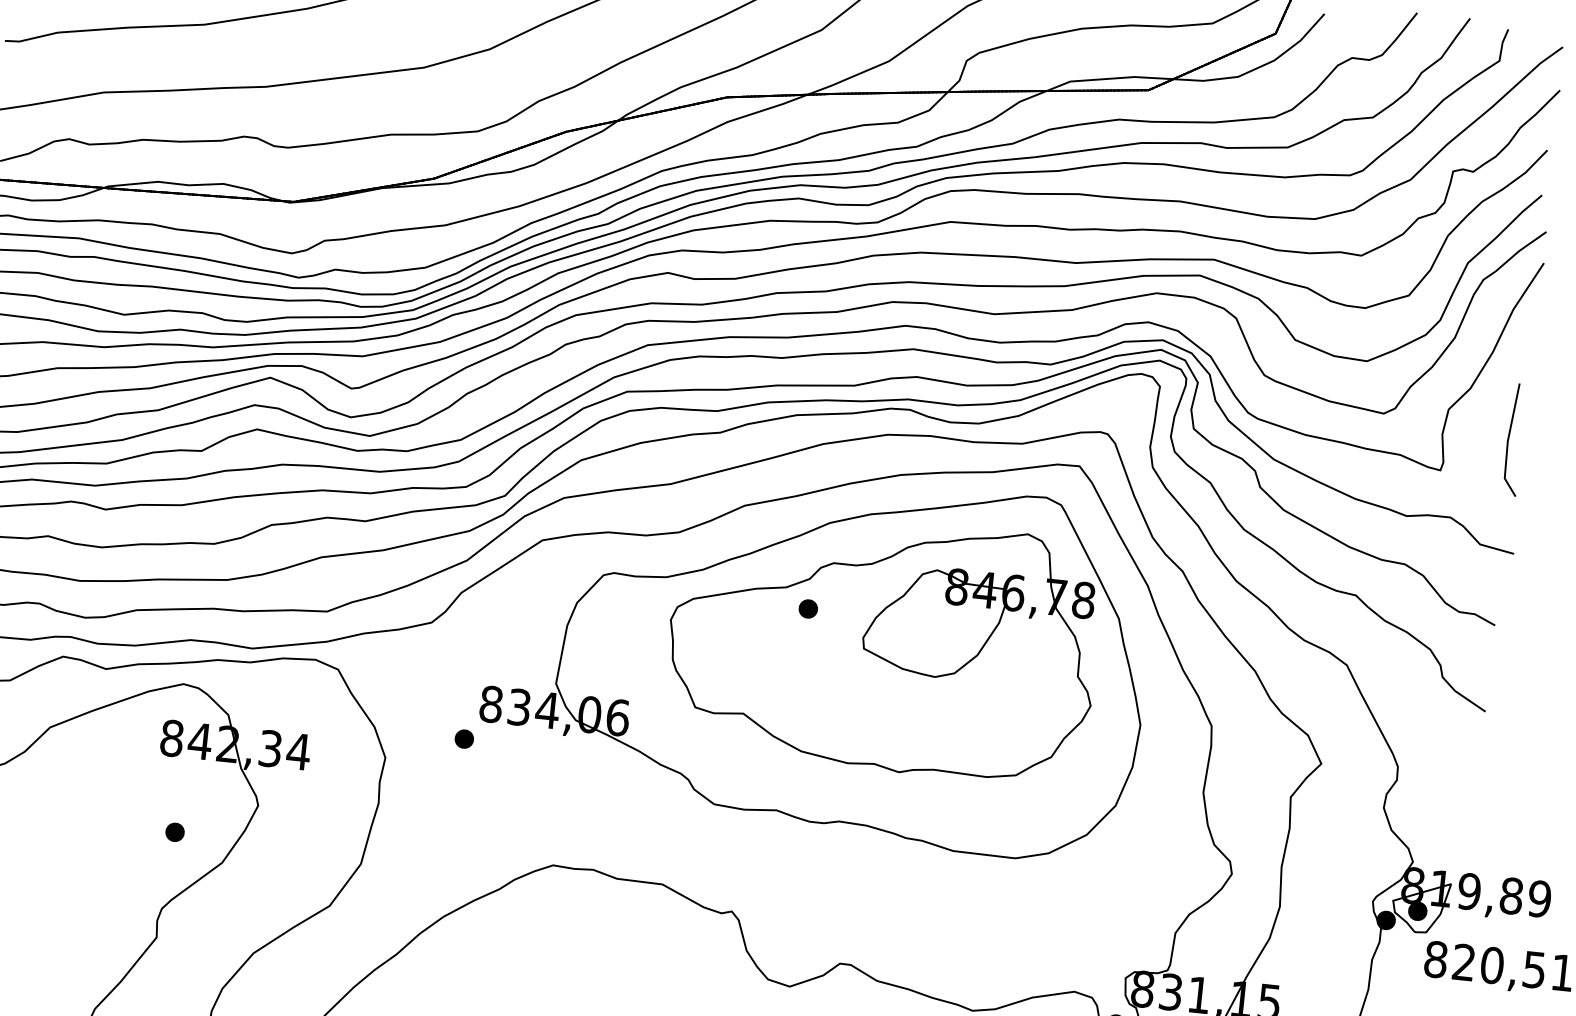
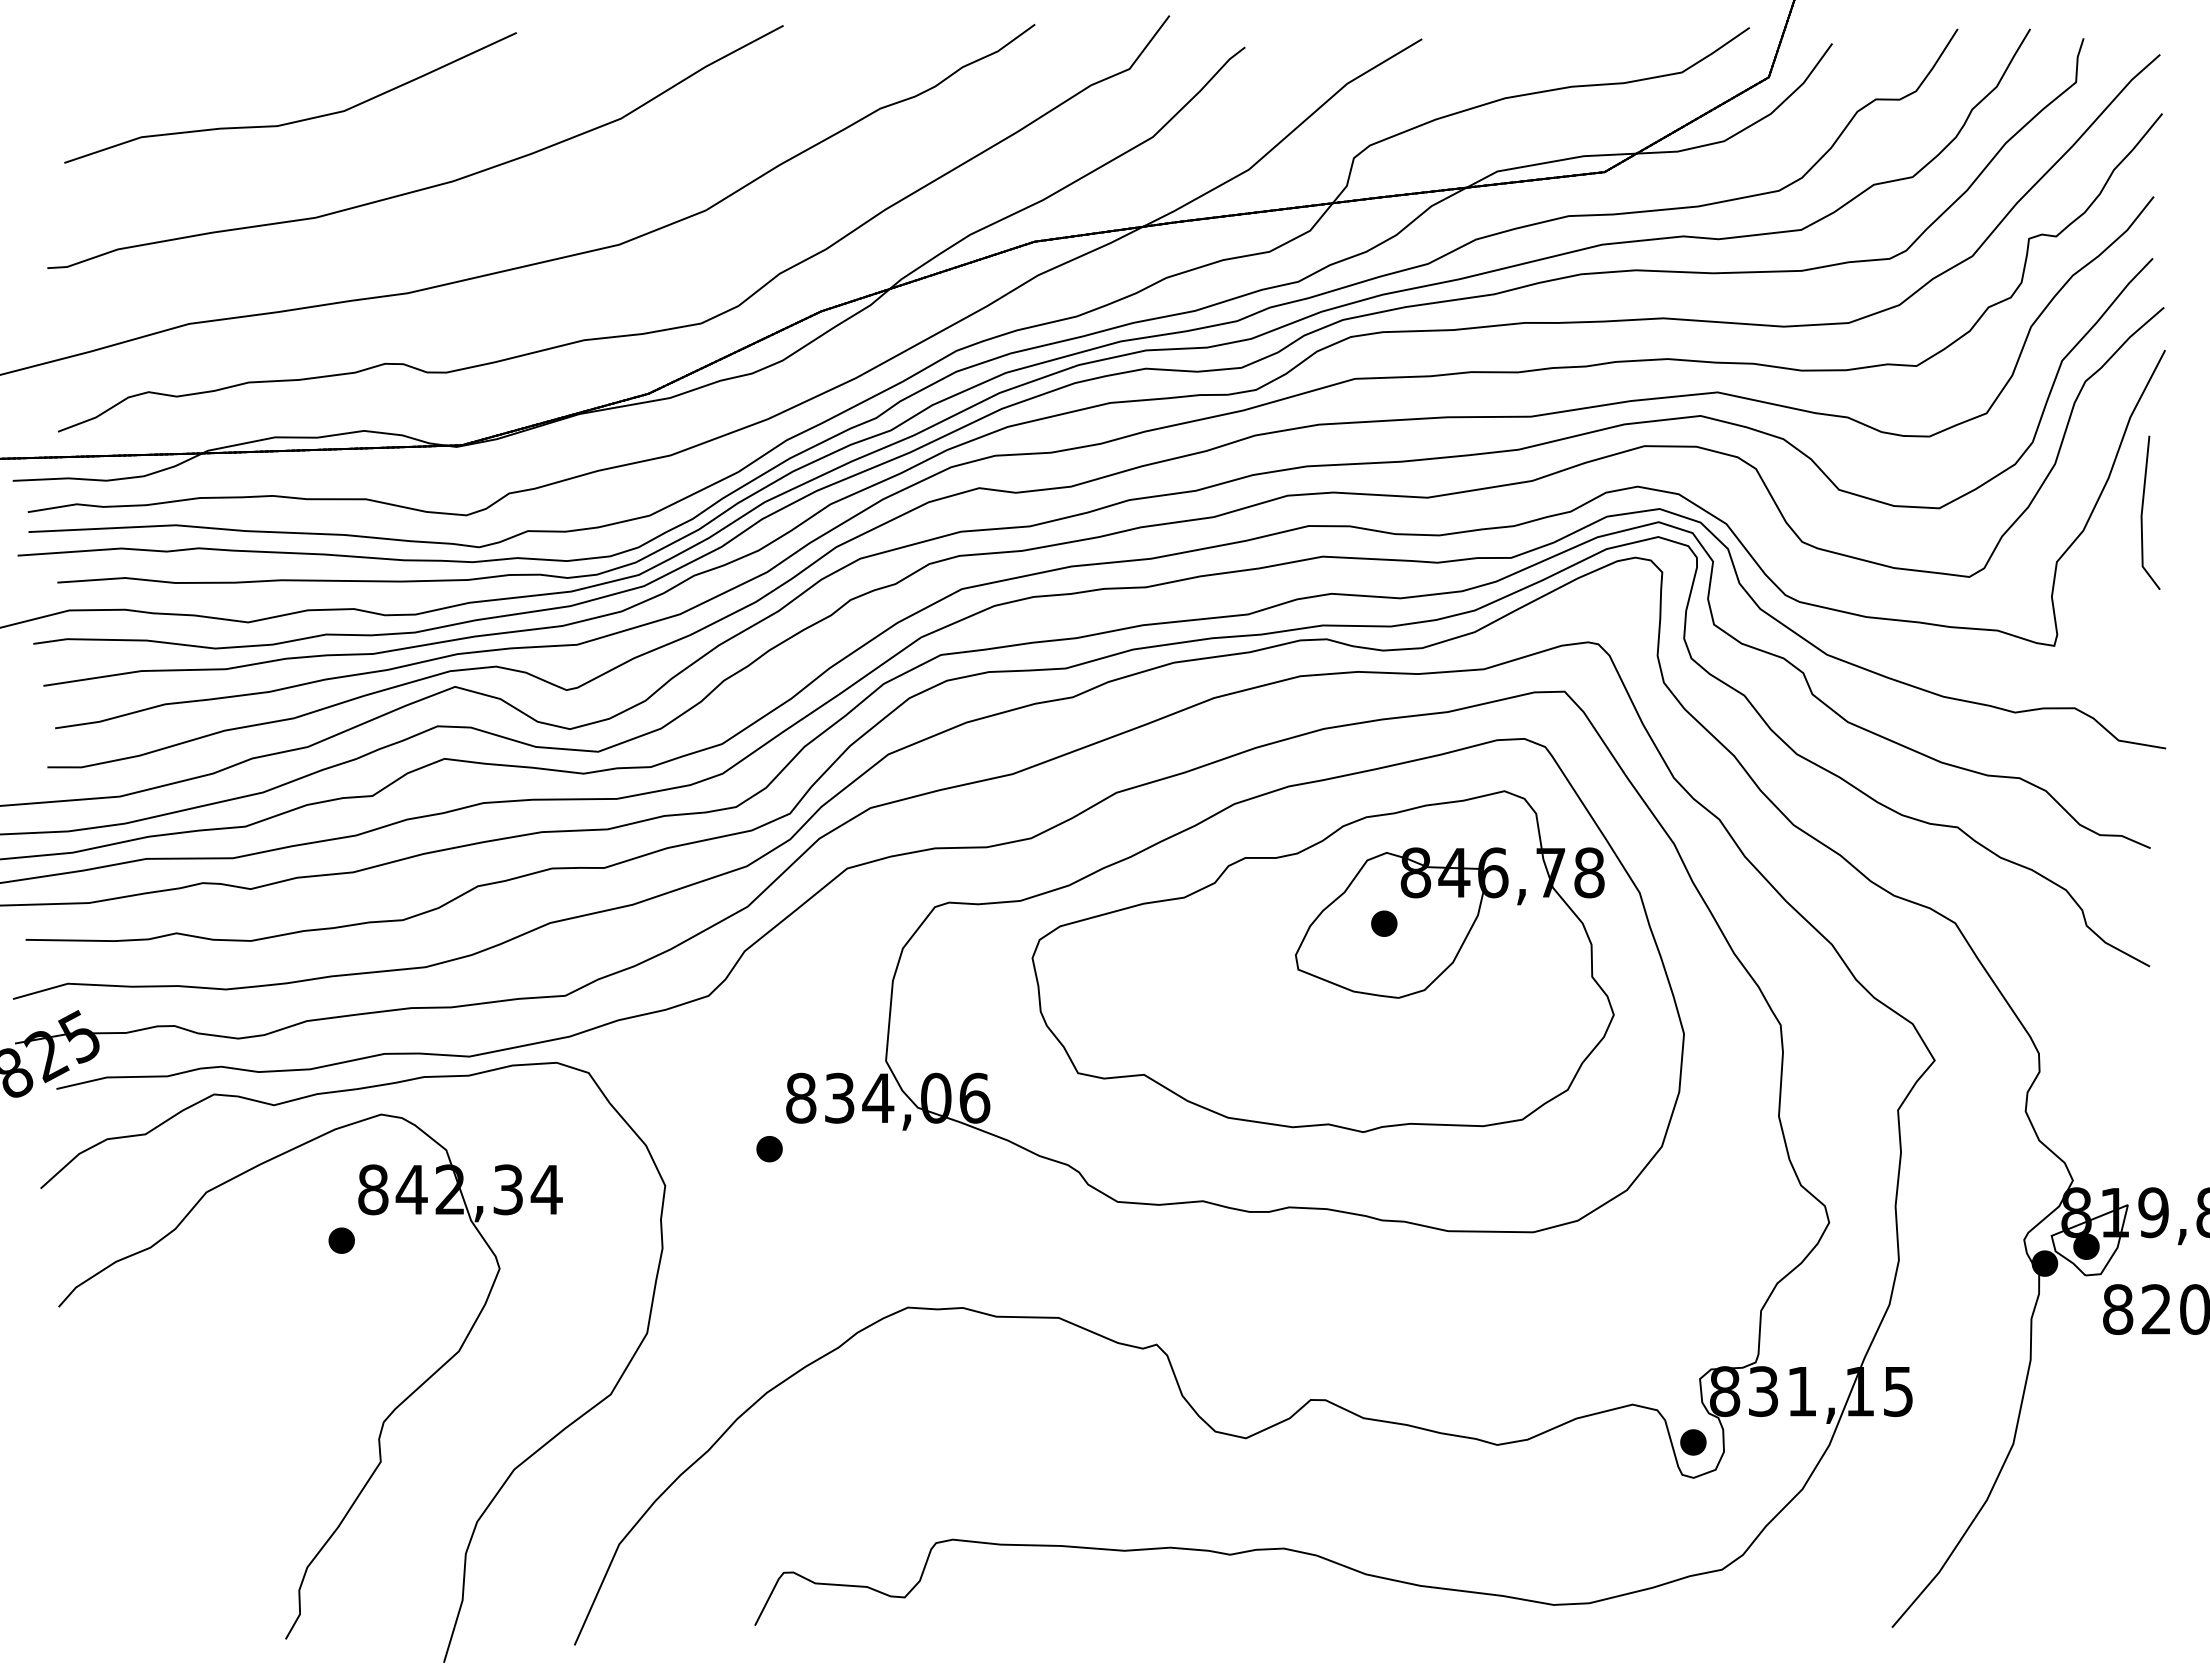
line: (1509, 436) -> (2143, 509), moved
part: (808, 608) -> (1384, 923), moved
part: (174, 832) -> (341, 1240), moved

